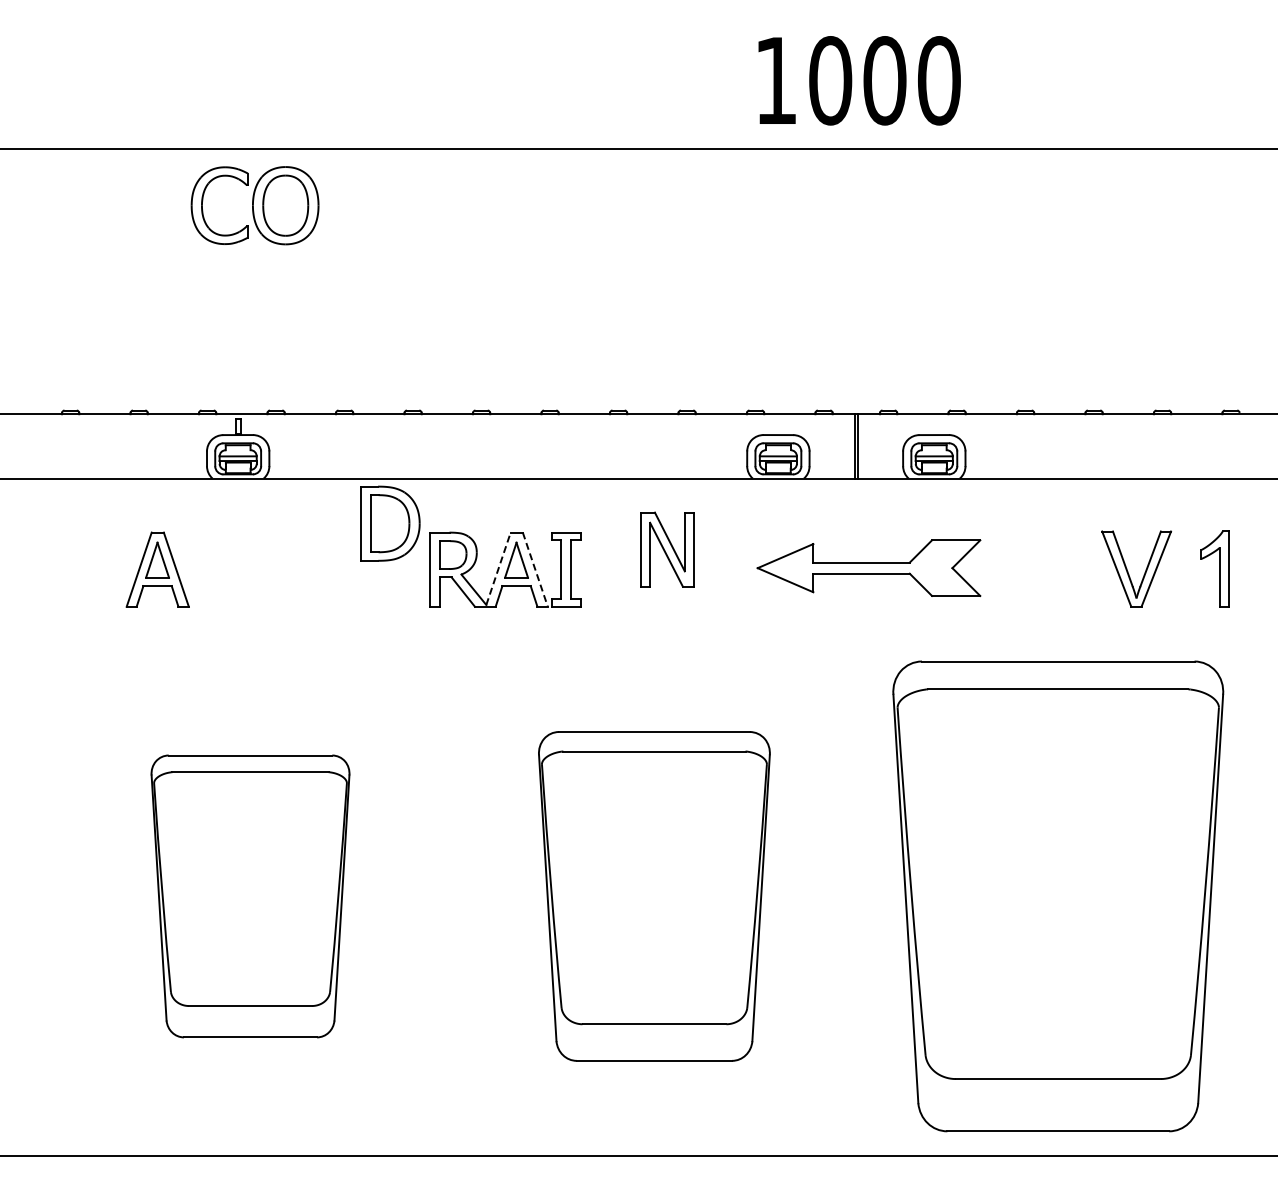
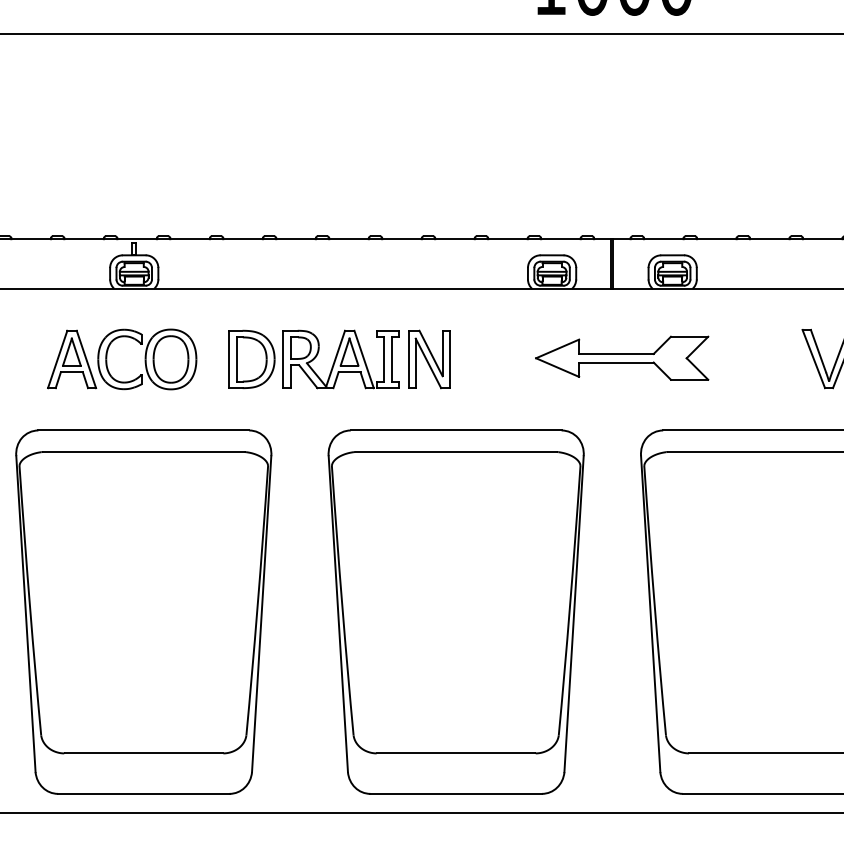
part: (254, 205) -> (146, 359), moved
part: (390, 523) -> (252, 359), moved
part: (667, 549) -> (429, 359), moved
line: (498, 568) -> (335, 358), dashed -> solid
line: (535, 570) -> (364, 360), dashed -> solid
part: (250, 896) -> (143, 612), size x1.67
part: (654, 896) -> (456, 612), size x1.43

